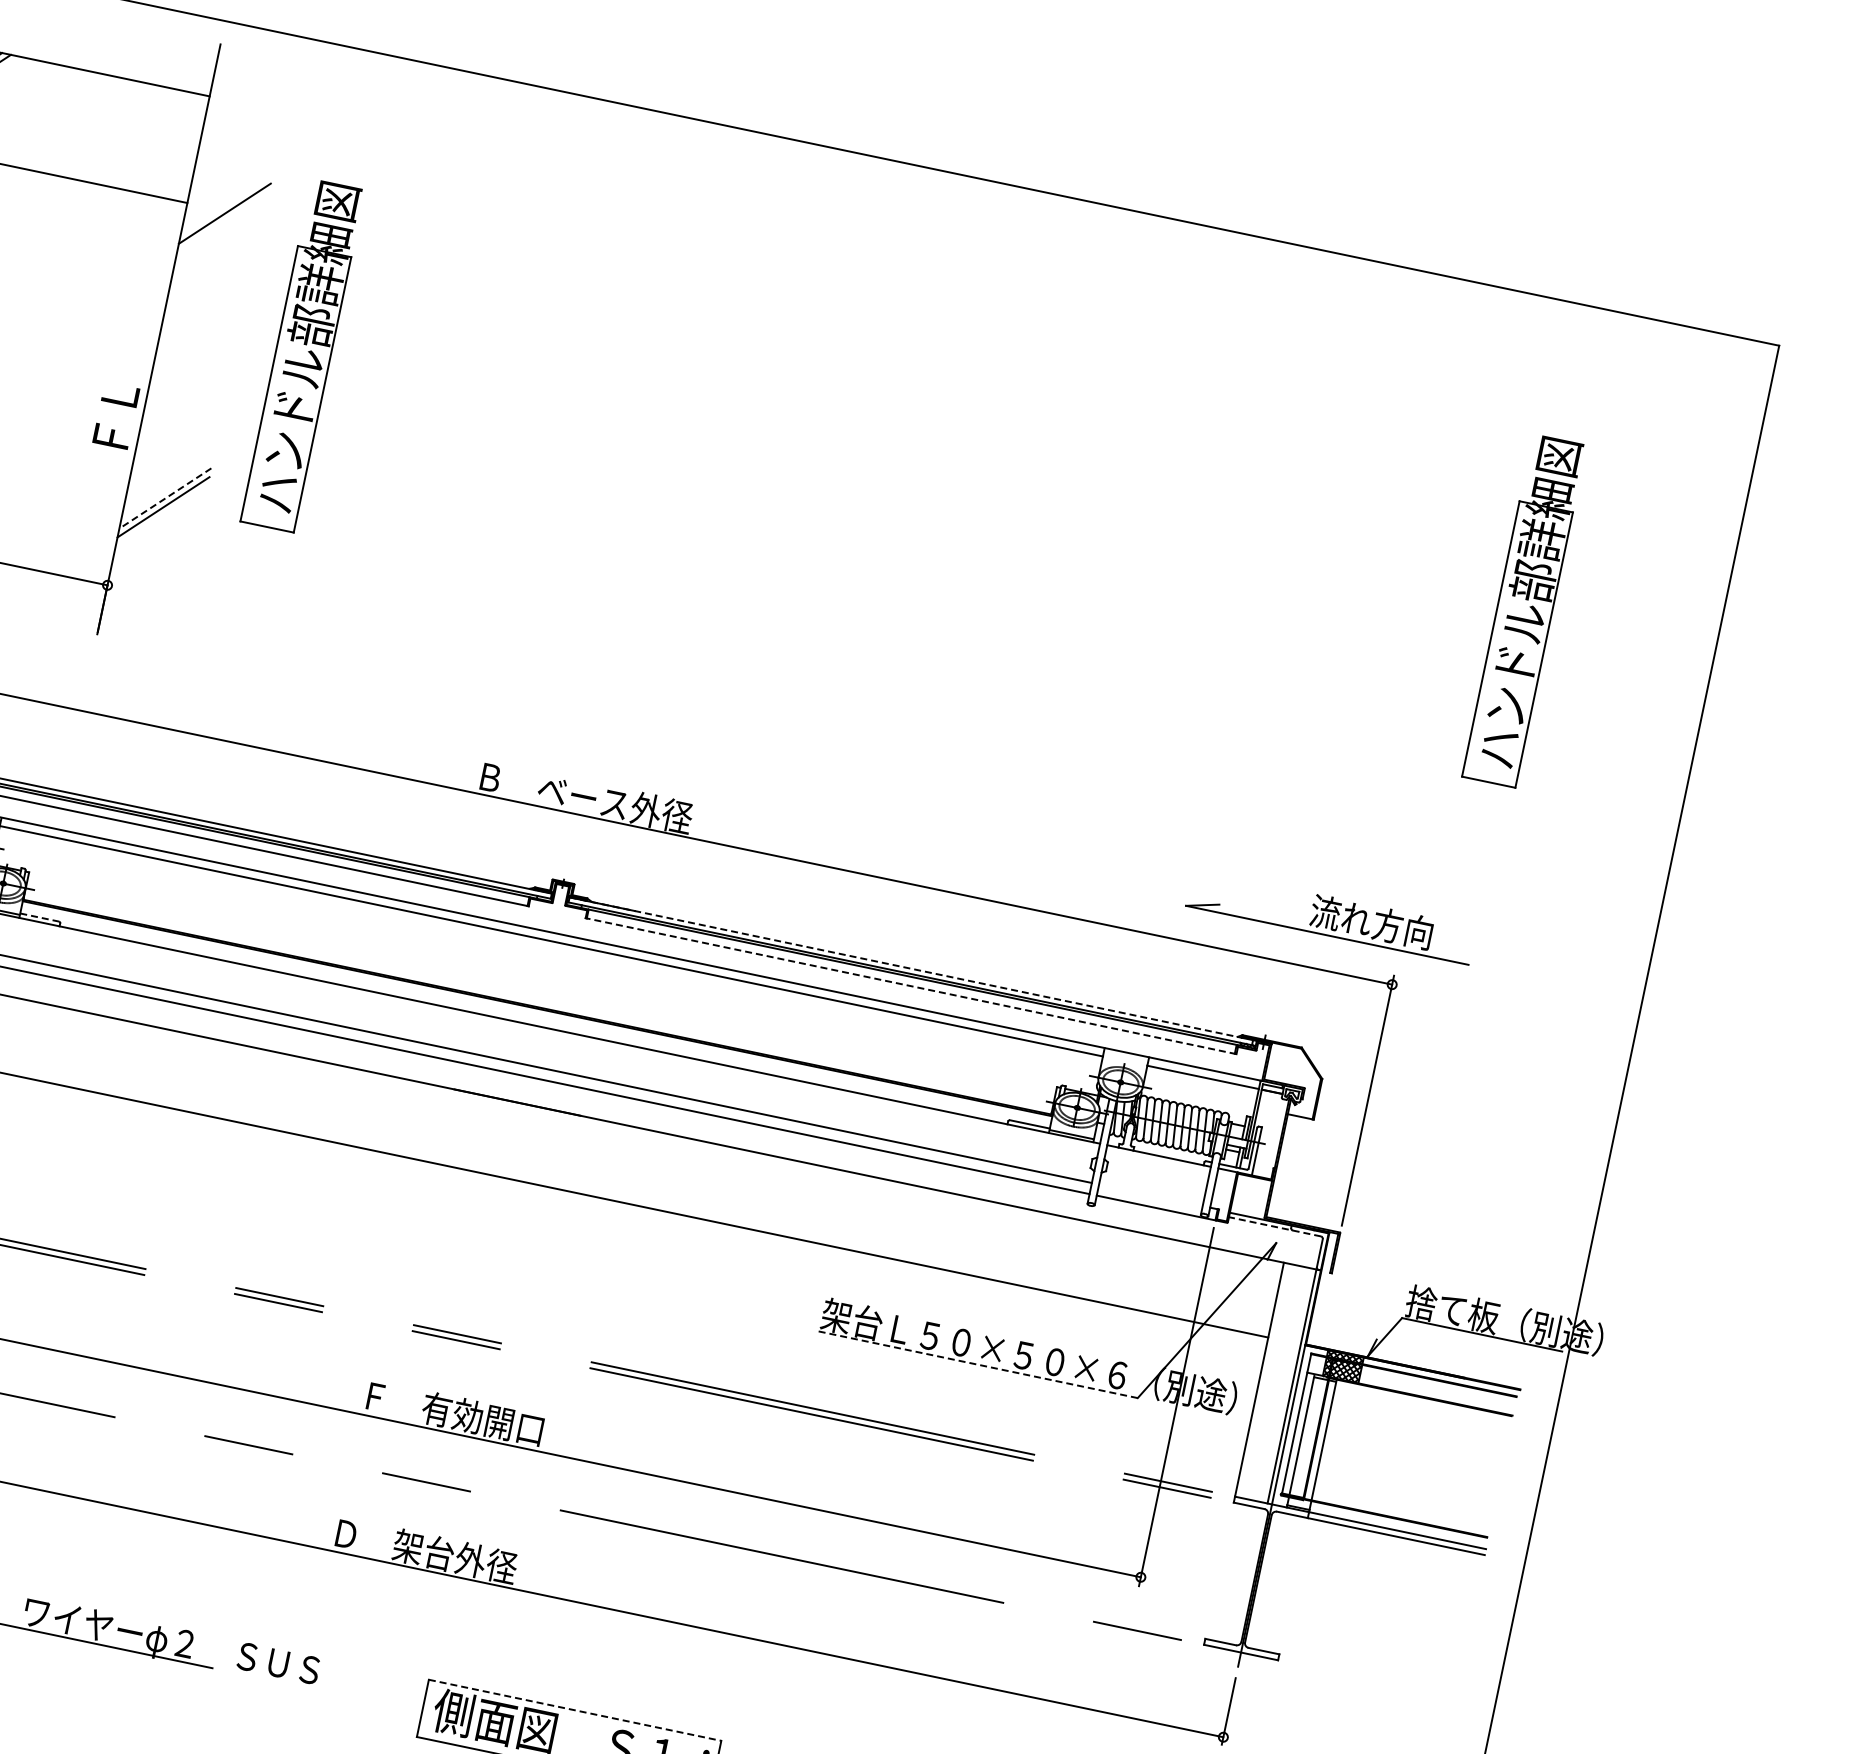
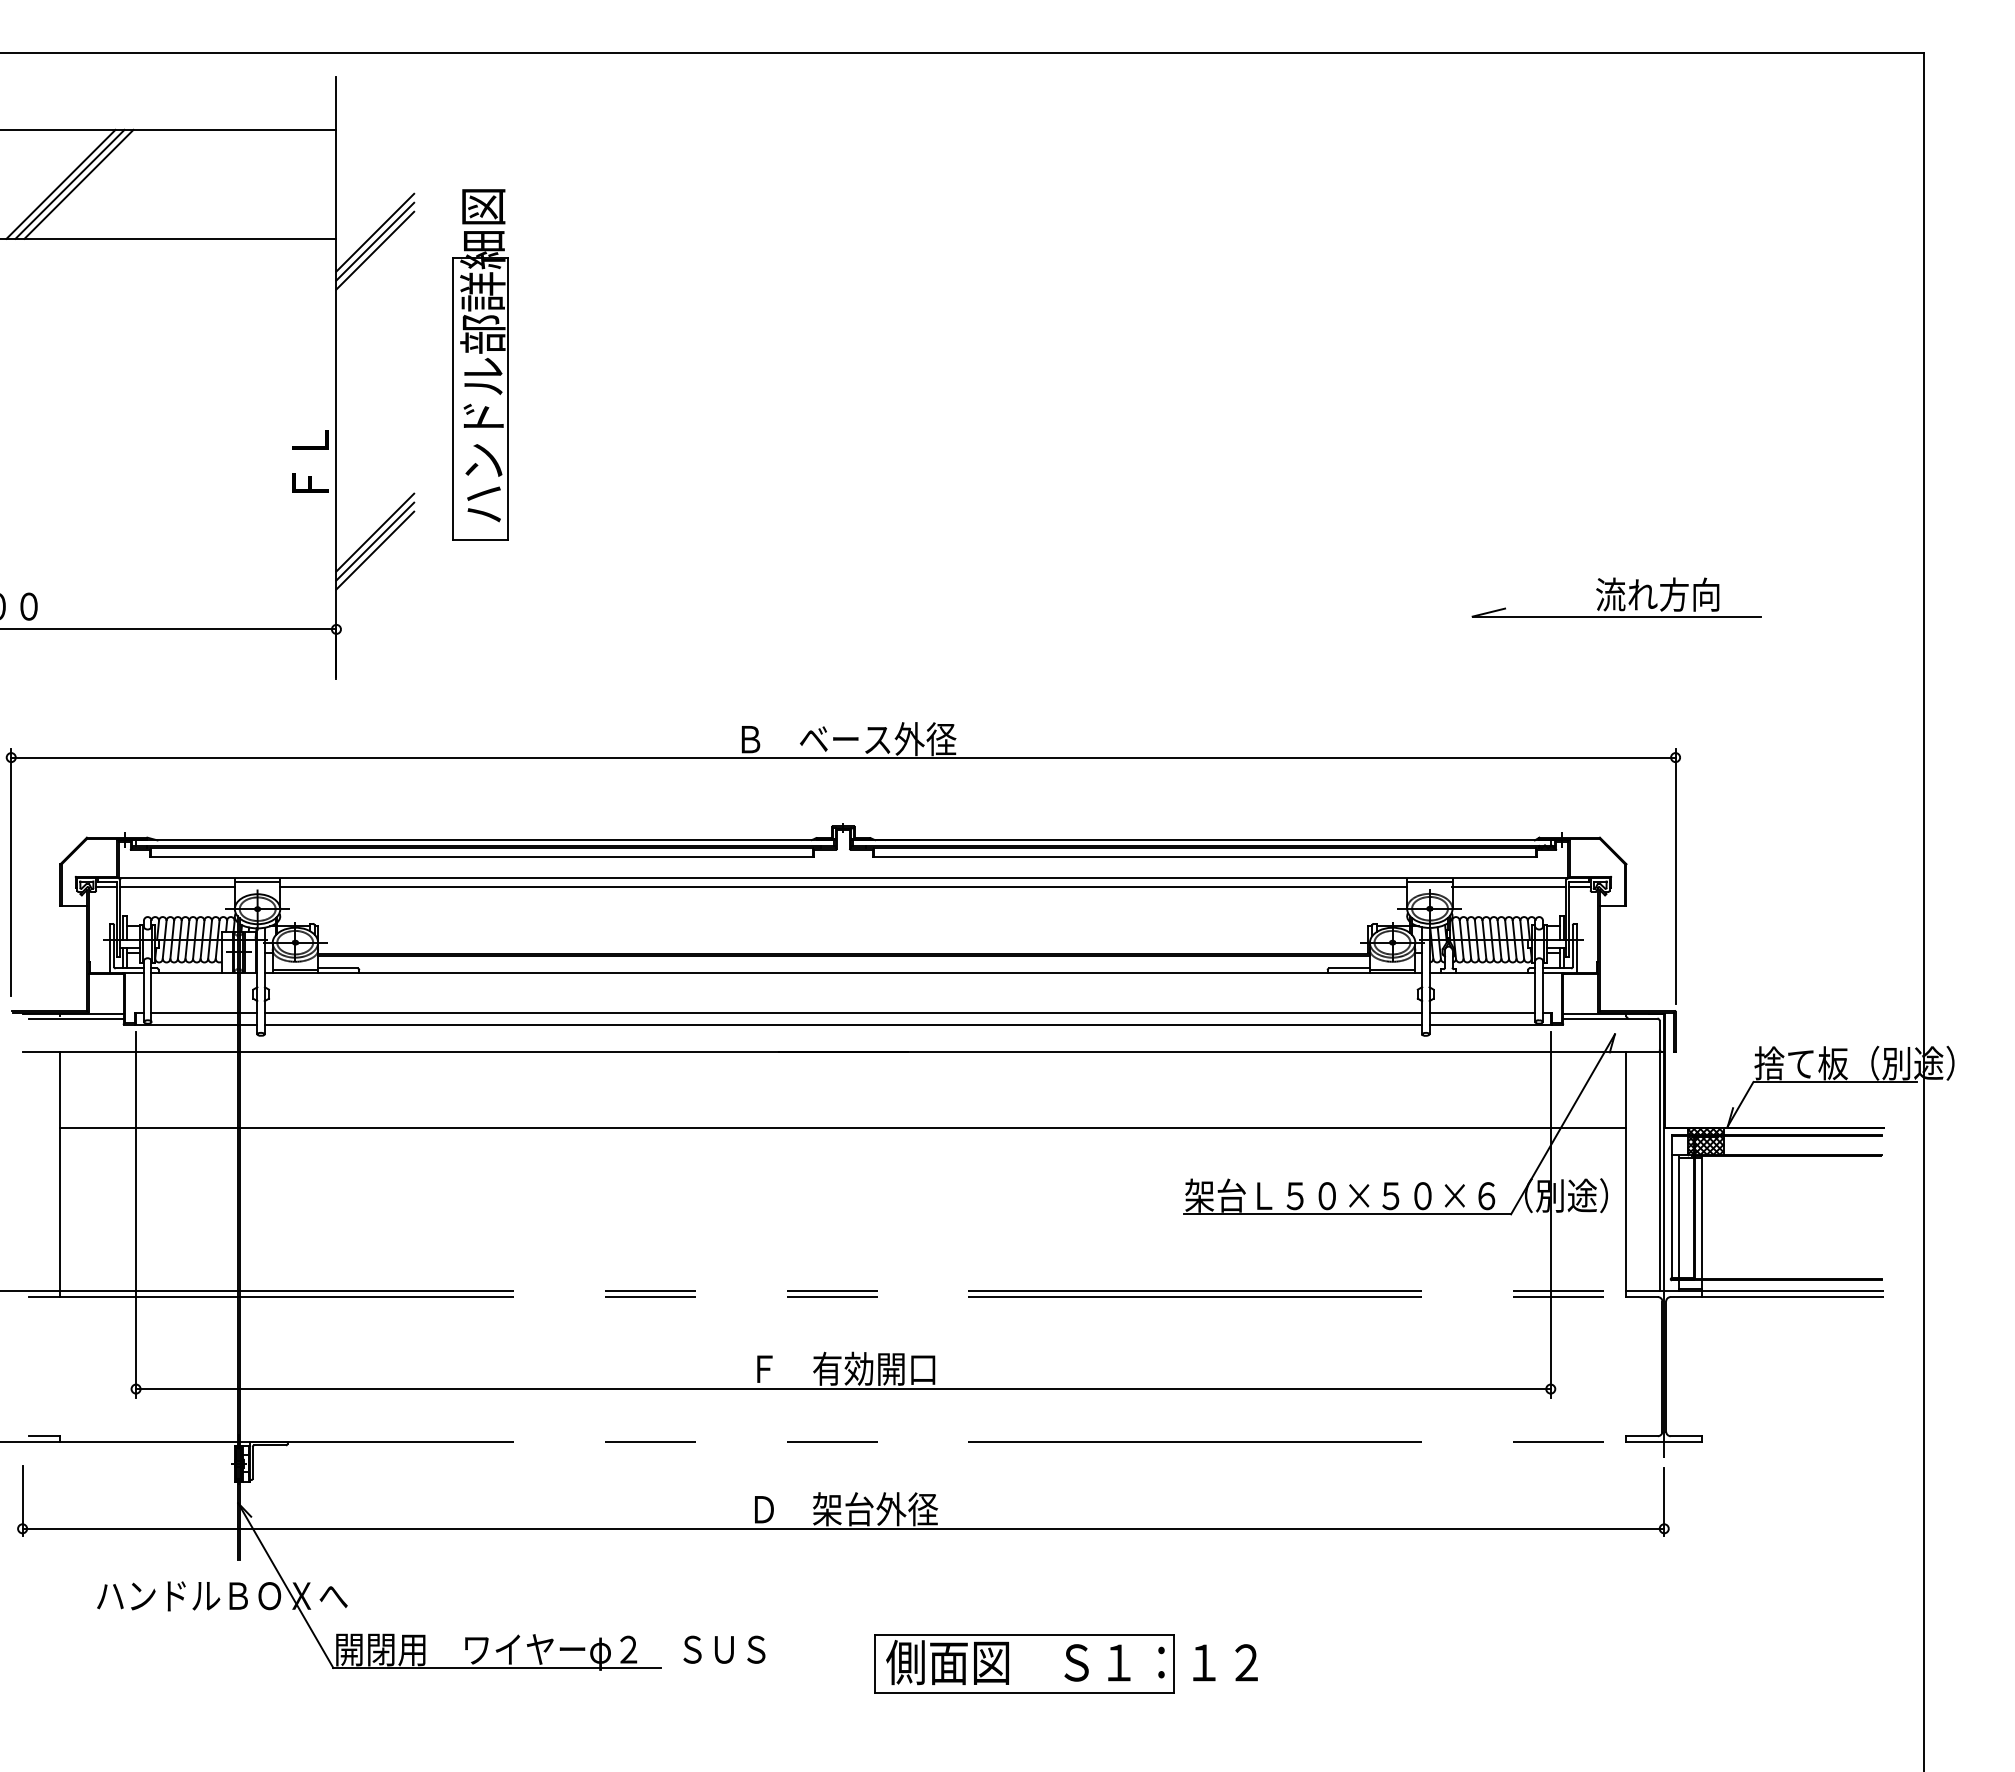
line: (226, 204) -> (375, 232), added
line: (223, 222) -> (375, 250), added
line: (165, 498) -> (375, 532), dashed -> solid
line: (161, 516) -> (375, 550), added
part: (1524, 610) -> (1728, 364), removed
part: (1330, 916) -> (1616, 597), moved
line: (39, 917) -> (337, 968), dashed -> solid
line: (906, 967) -> (1196, 840), dashed -> solid
line: (911, 986) -> (1205, 857), dashed -> solid
line: (1125, 1055) -> (1429, 881), added
line: (1150, 1195) -> (1482, 1013), added
line: (1274, 1226) -> (1609, 1018), dashed -> solid
line: (977, 1364) -> (1347, 1214), dashed -> solid
line: (575, 1710) -> (1024, 1635), dashed -> solid

